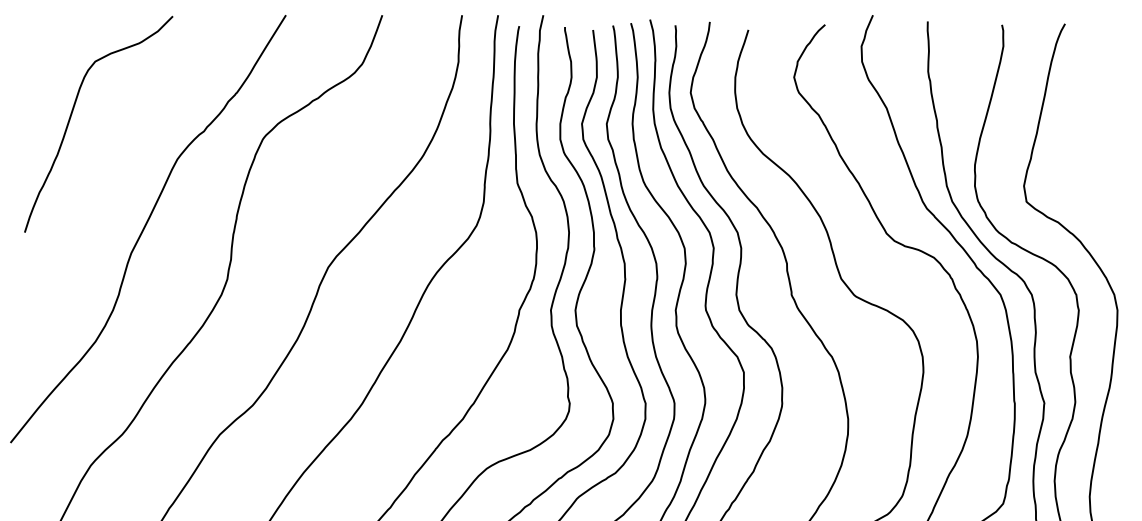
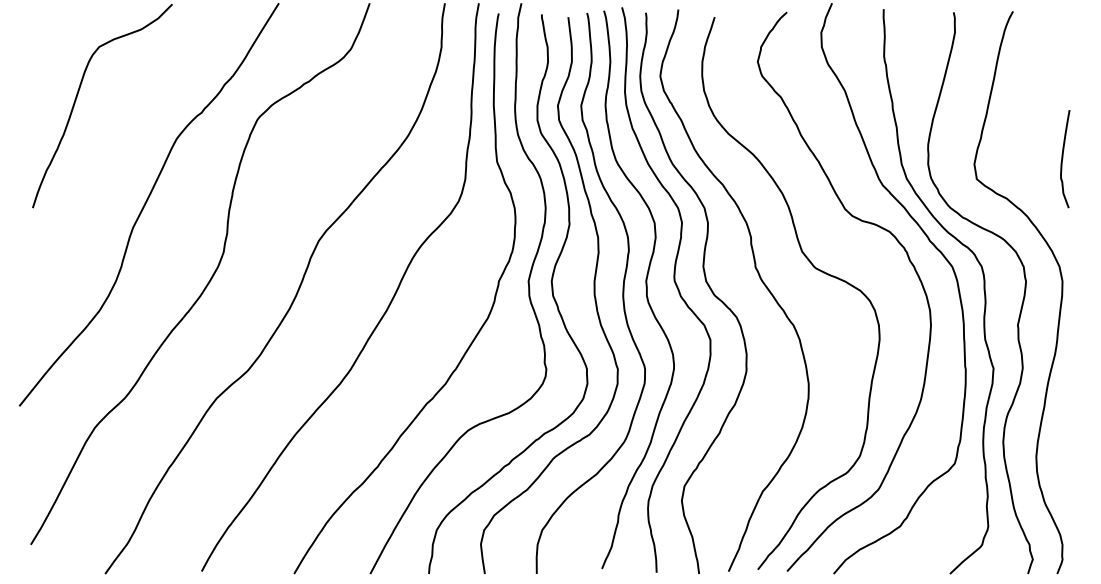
curve: (1118, 179) -> (1063, 158), added

